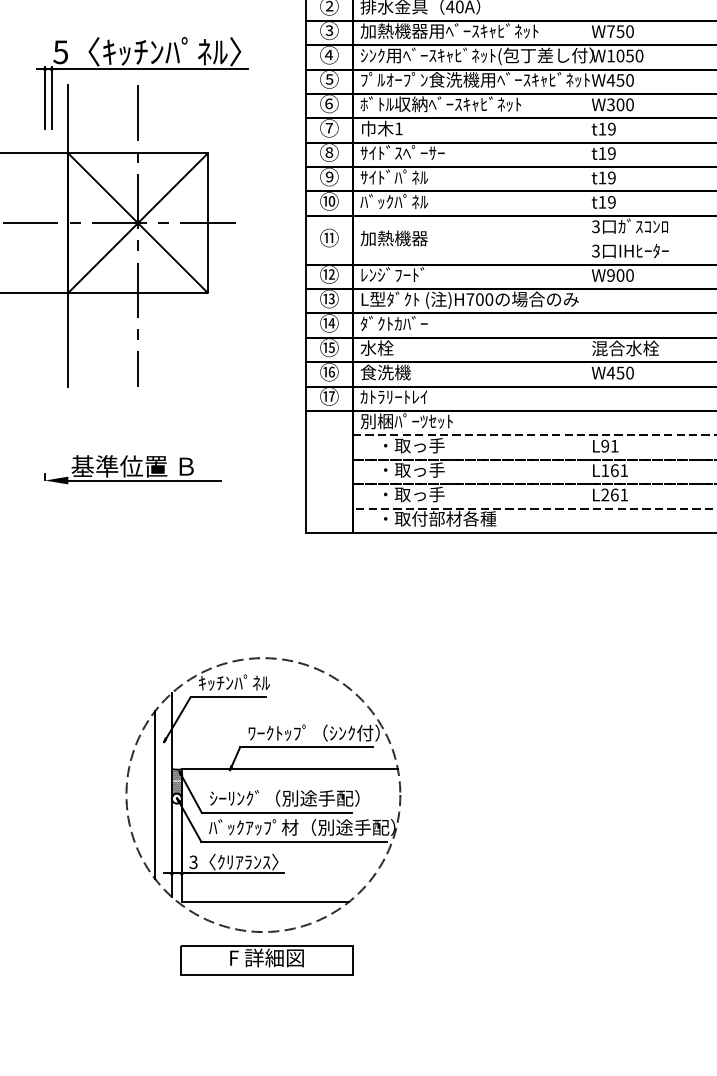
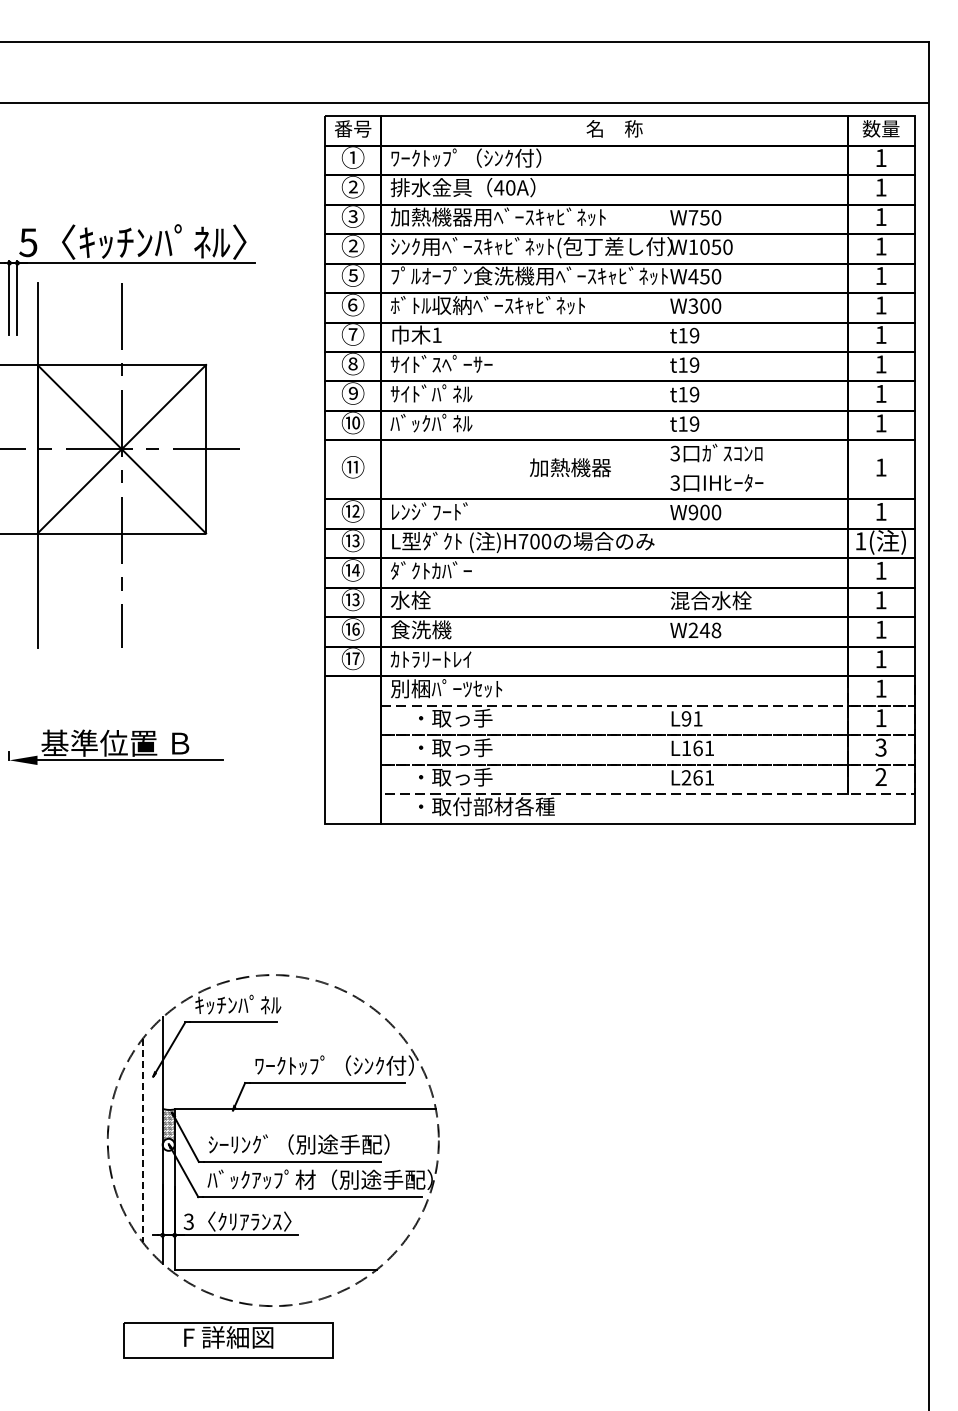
text: (328, 54) -> (352, 245), ④ -> ②
text: (394, 238) -> (570, 467), moved
text: (331, 345) -> (355, 597), ⑮ -> ⑬
text: (620, 373) -> (704, 630), W450 -> W248
line: (155, 795) -> (142, 1140), solid -> dashed
part: (266, 960) -> (228, 1340), moved

